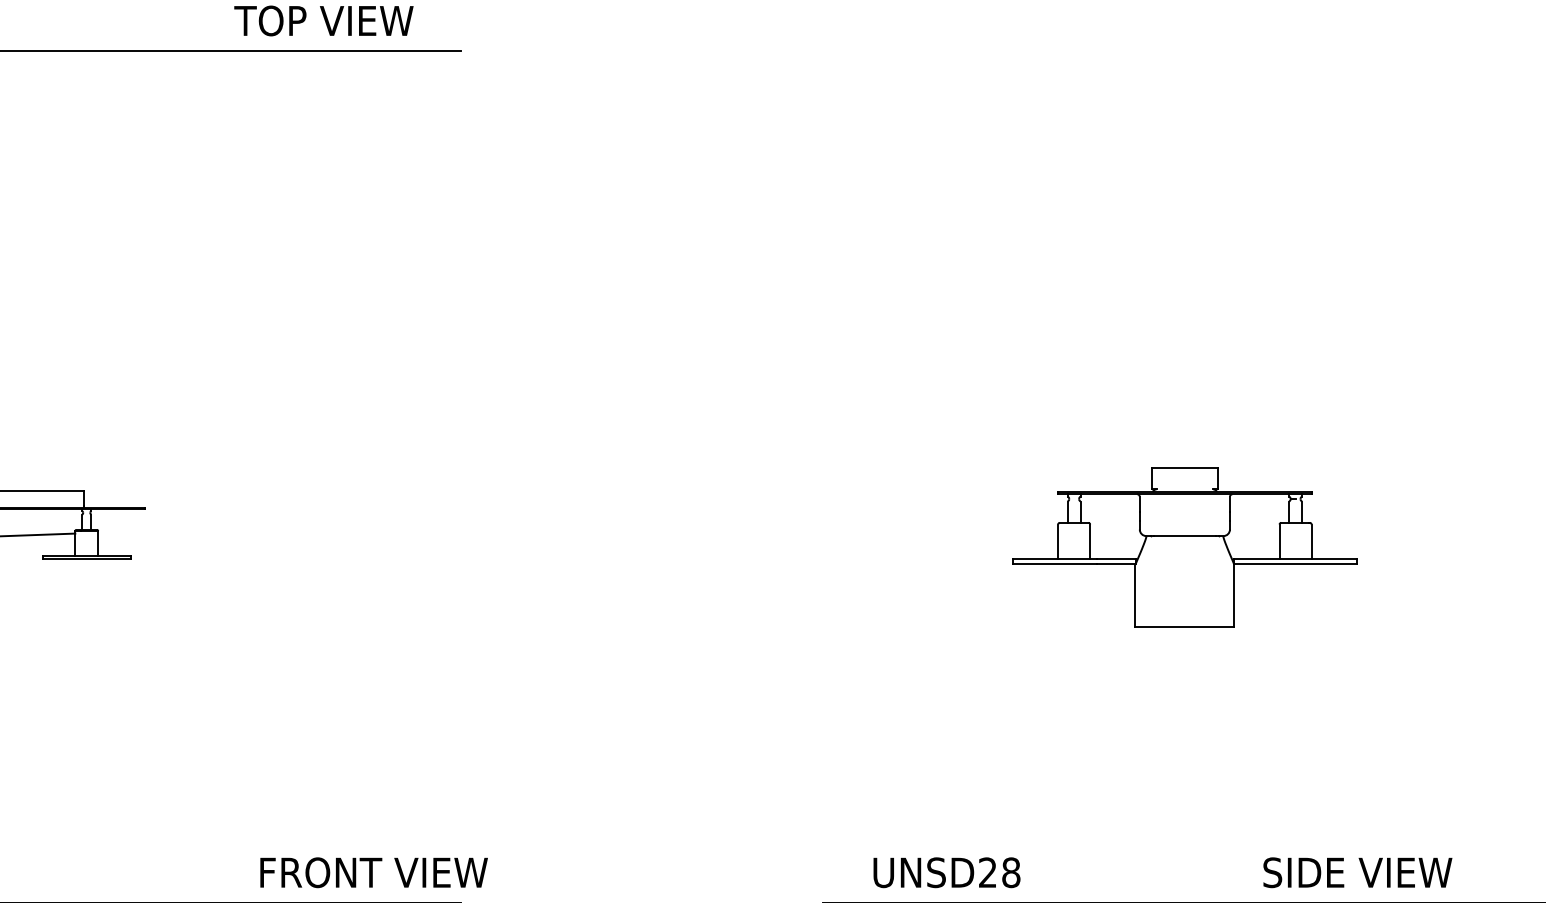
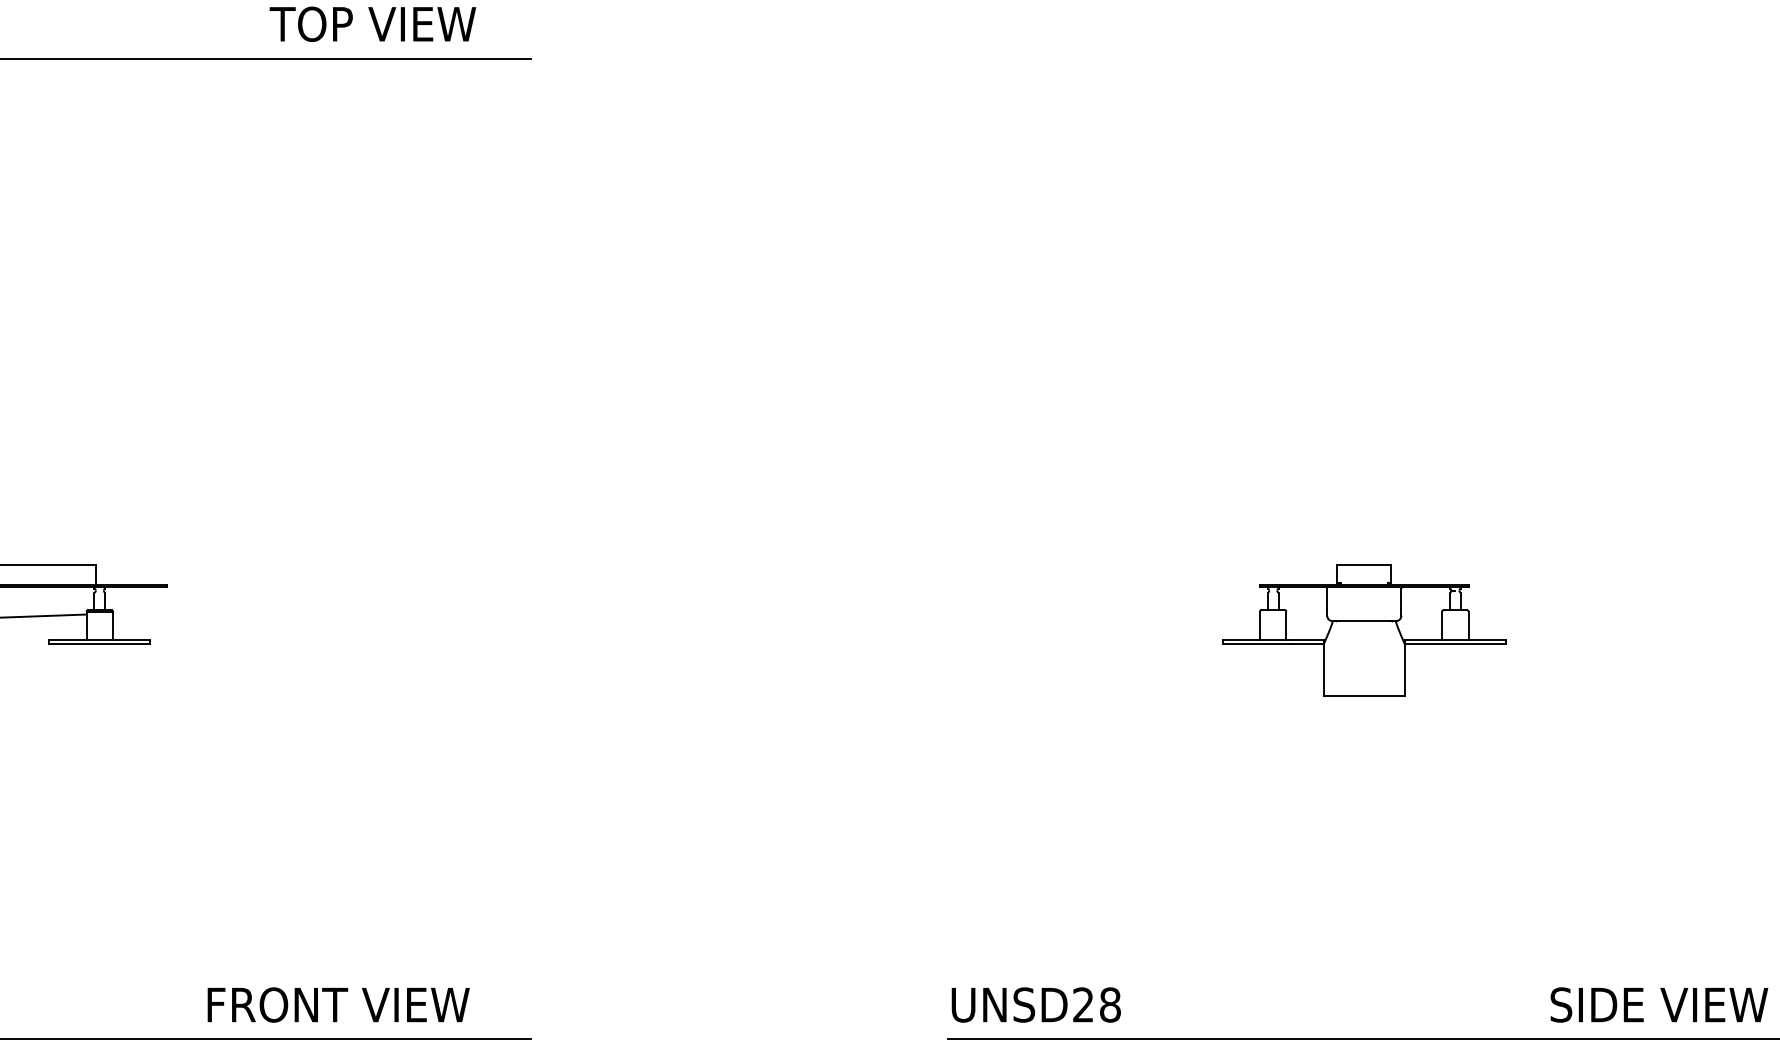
part: (1185, 547) -> (1364, 630), size x0.71
text: (373, 872) -> (338, 1004), moved
text: (946, 872) -> (1035, 1004), moved
text: (1357, 872) -> (1659, 1004), moved

